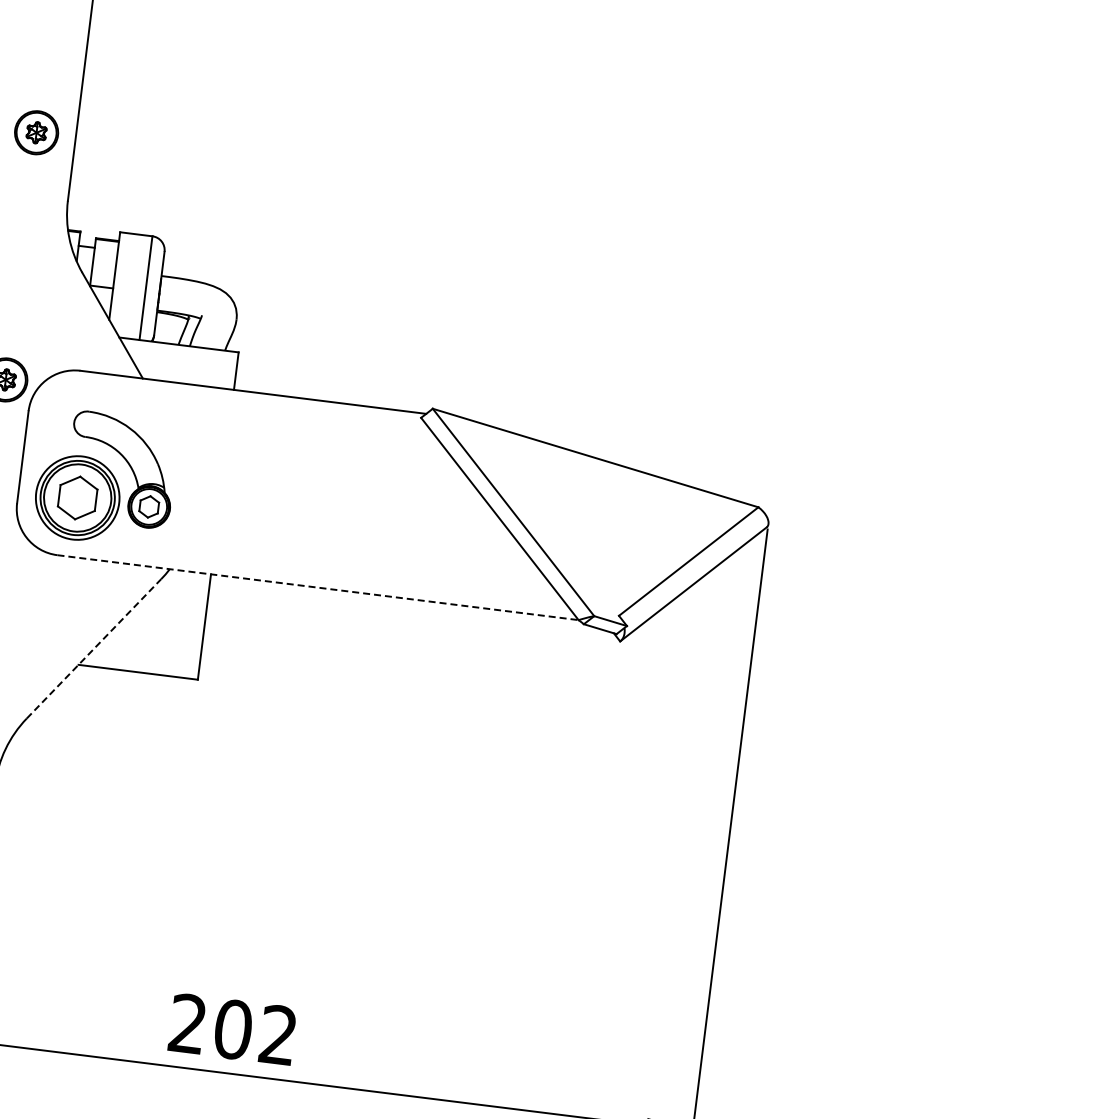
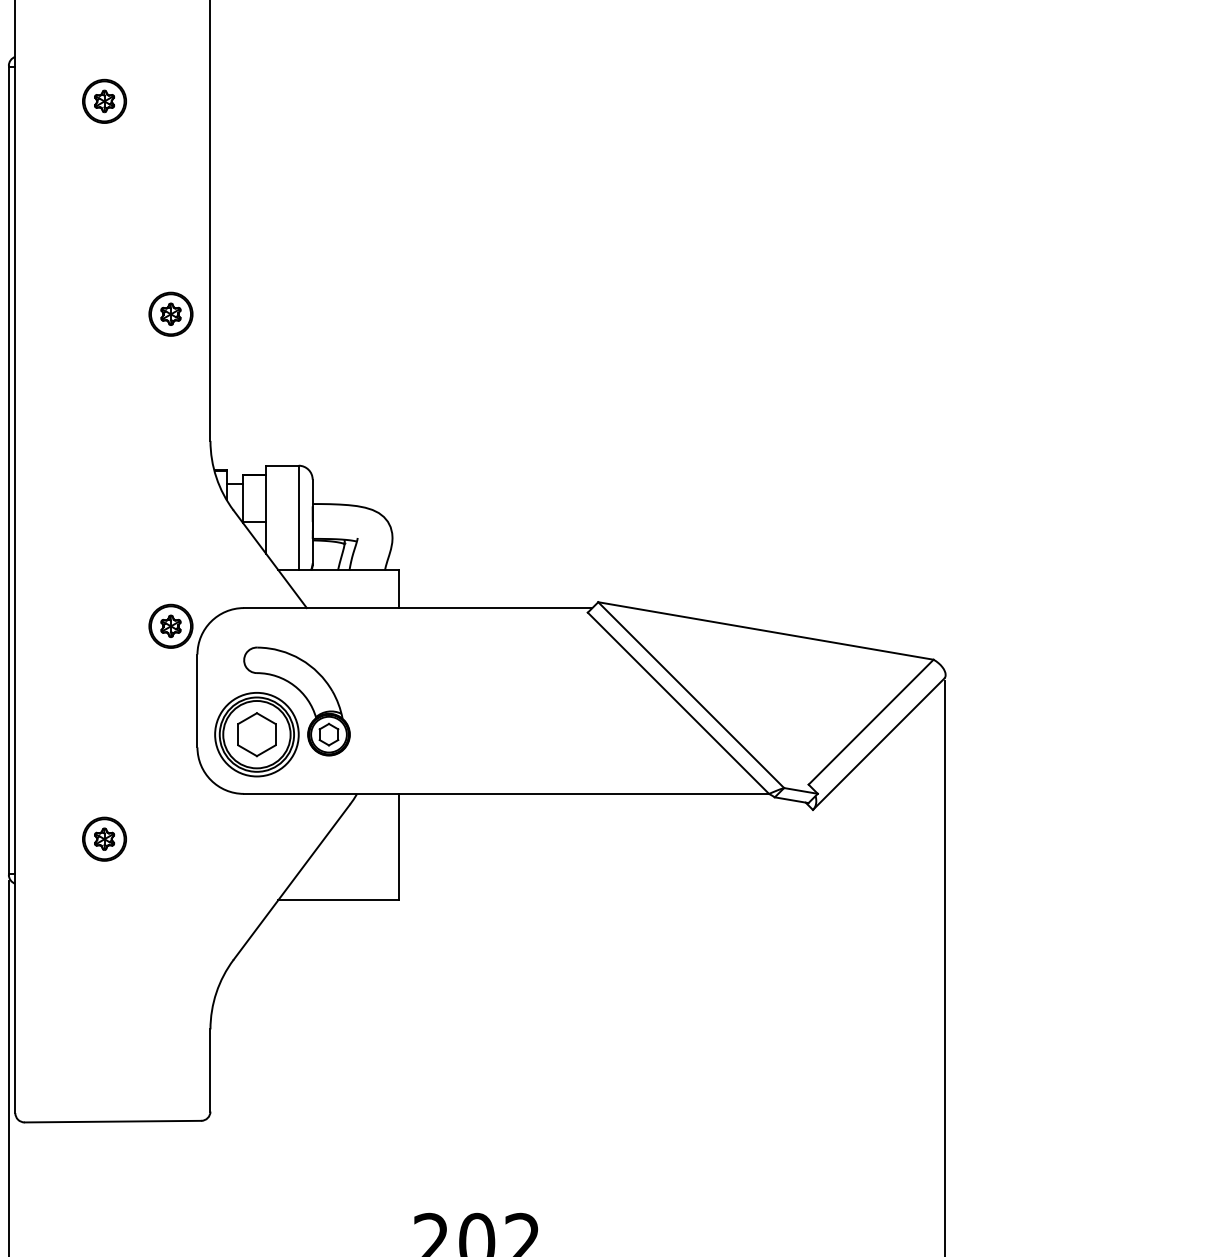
part: (36, 131) -> (170, 313), moved
line: (318, 587) -> (506, 793), dashed -> solid
line: (93, 648) -> (291, 882), dashed -> solid

